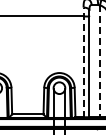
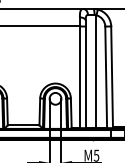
line: (100, 62) -> (96, 72), dashed -> solid
line: (83, 63) -> (79, 73), dashed -> solid

